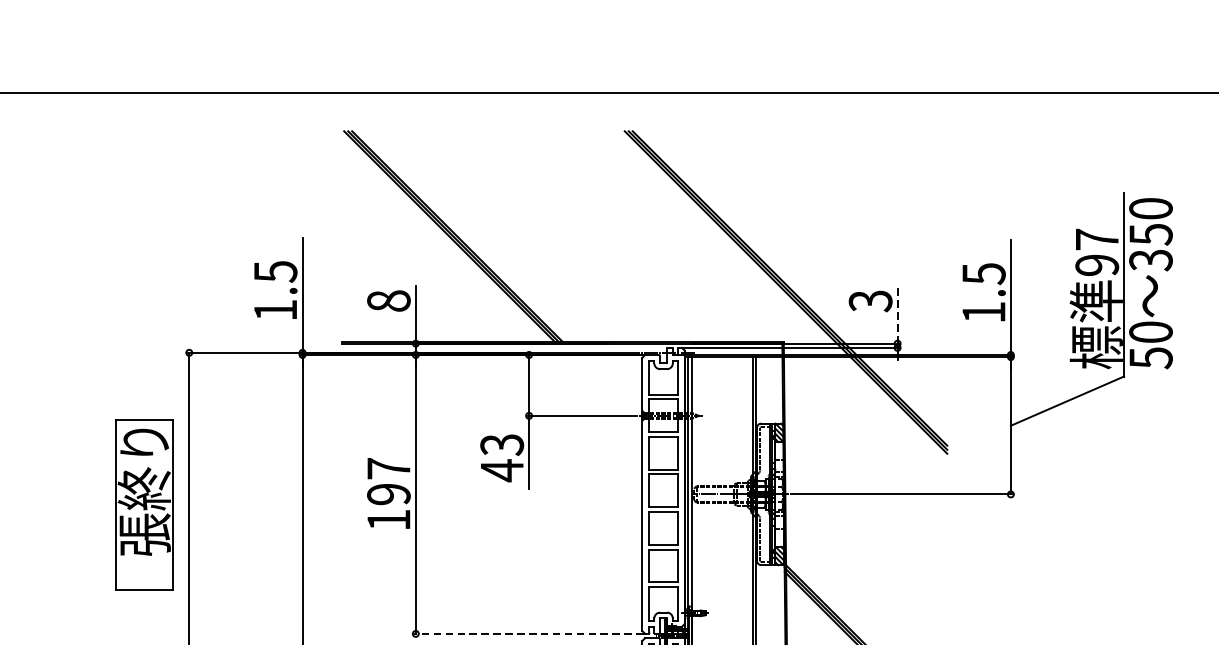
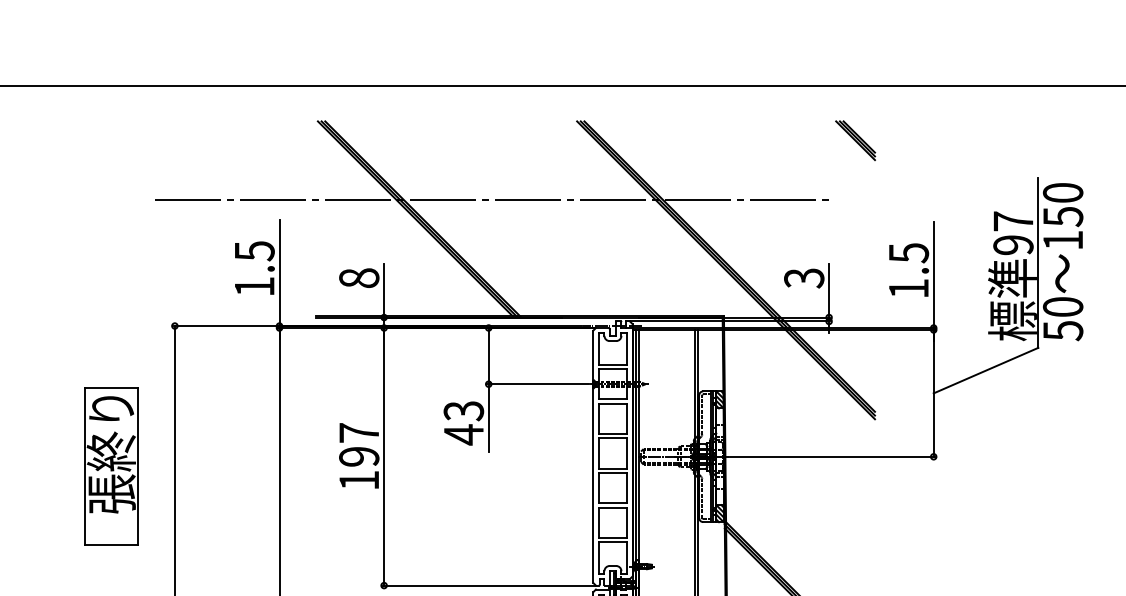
part: (926, 151) -> (855, 140), added
line: (533, 215) -> (492, 199), added
text: (1150, 260) -> (1062, 240), 350 -> 150
line: (898, 314) -> (829, 290), dashed -> solid
part: (144, 504) -> (111, 466), moved
line: (528, 633) -> (488, 585), dashed -> solid

